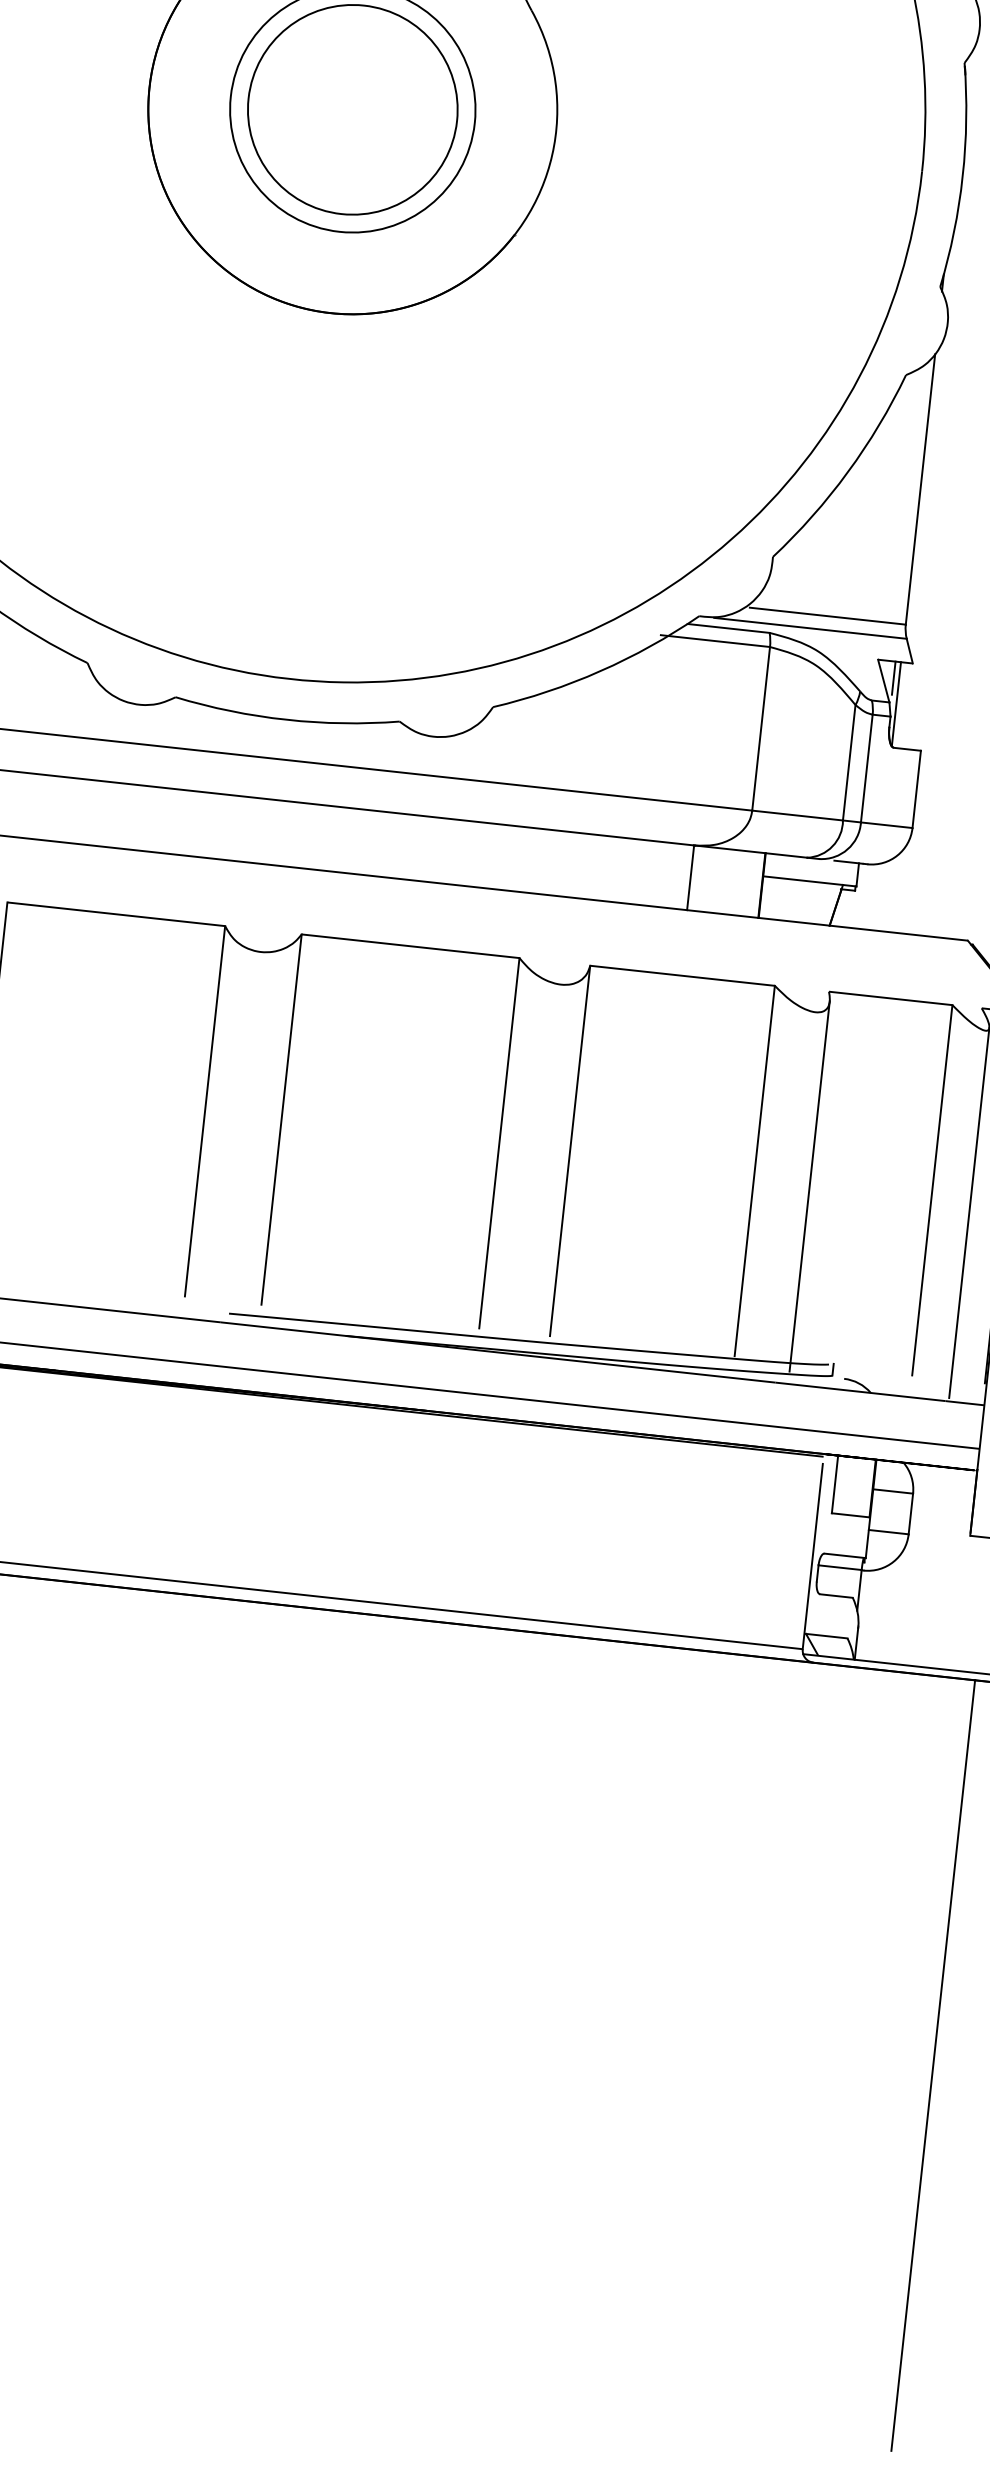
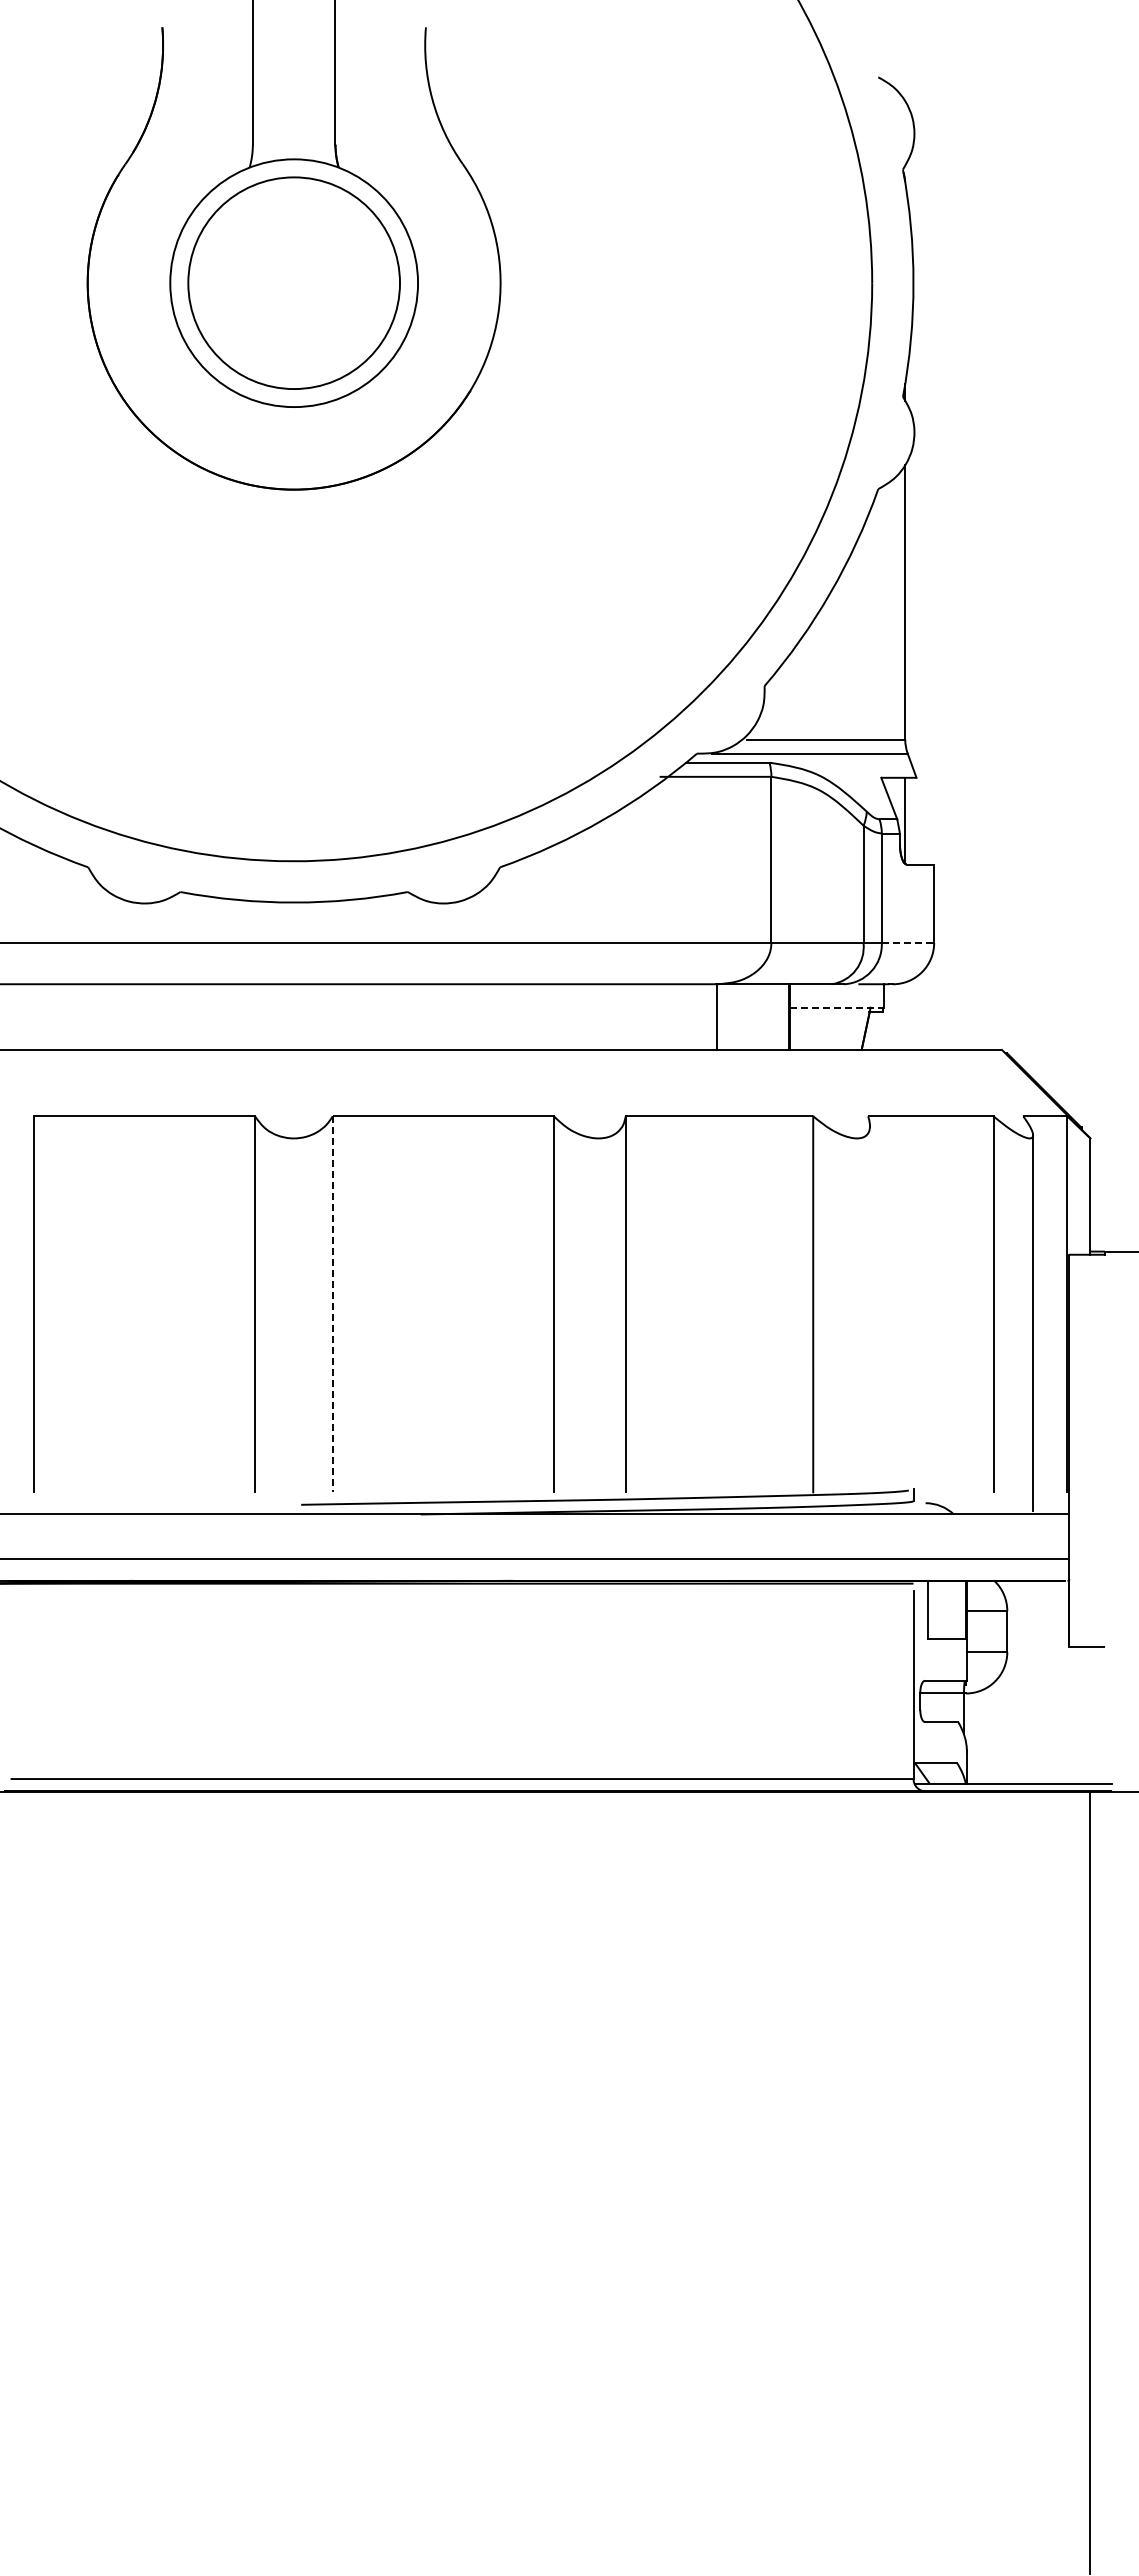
line: (894, 678) -> (899, 794), removed
line: (887, 824) -> (908, 942), solid -> dashed
line: (810, 881) -> (837, 1007), solid -> dashed
line: (281, 1119) -> (332, 1304), solid -> dashed
line: (810, 1186) -> (870, 1313), removed

